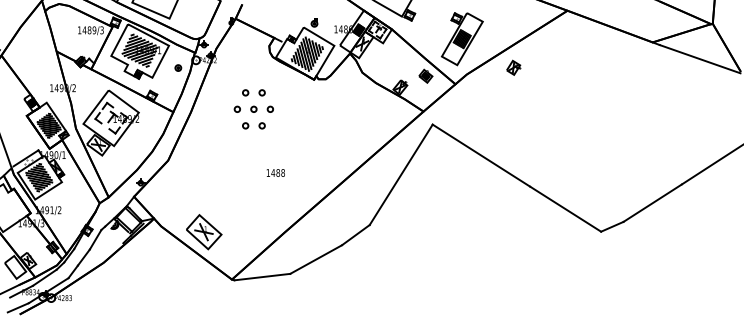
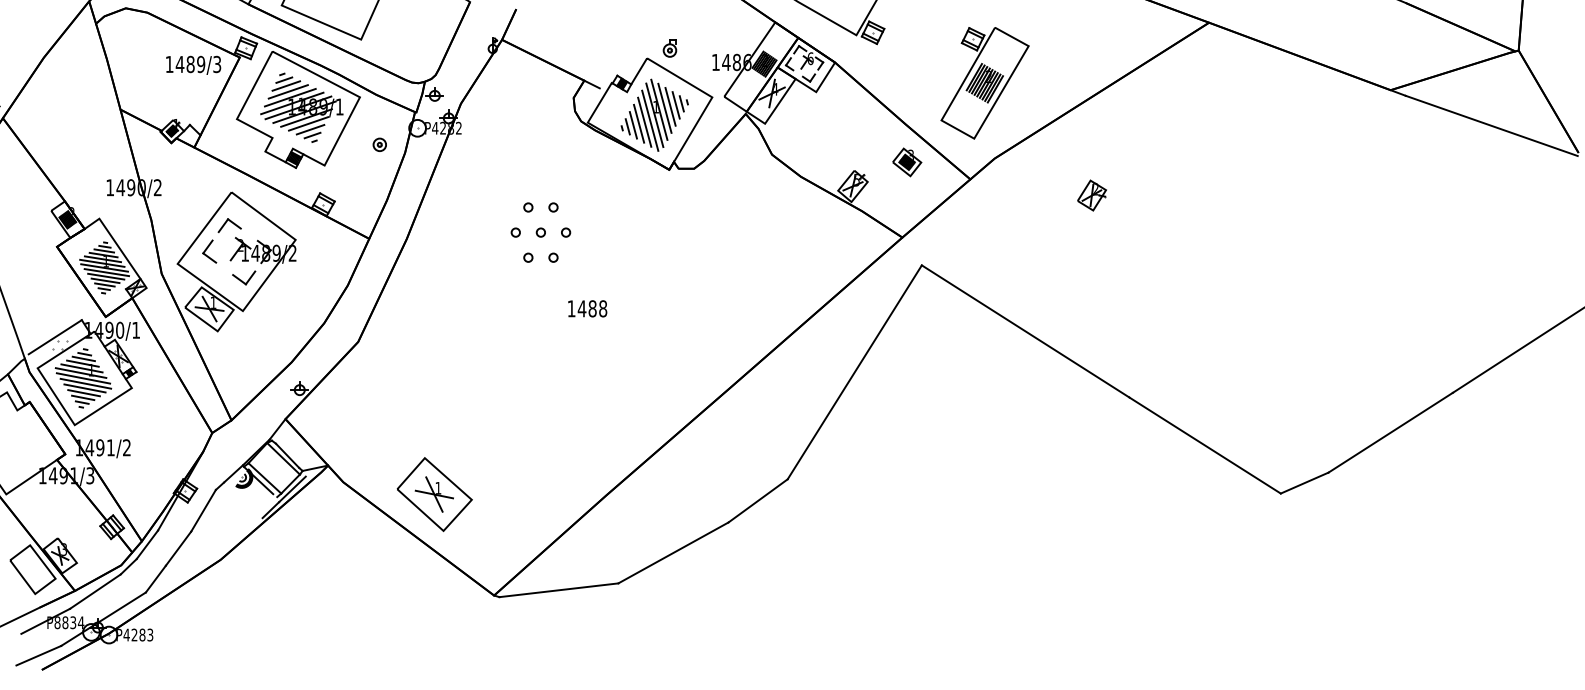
part: (513, 67) -> (1091, 194), moved
part: (253, 108) -> (539, 230), size x0.71
text: (275, 172) -> (586, 307), moved

